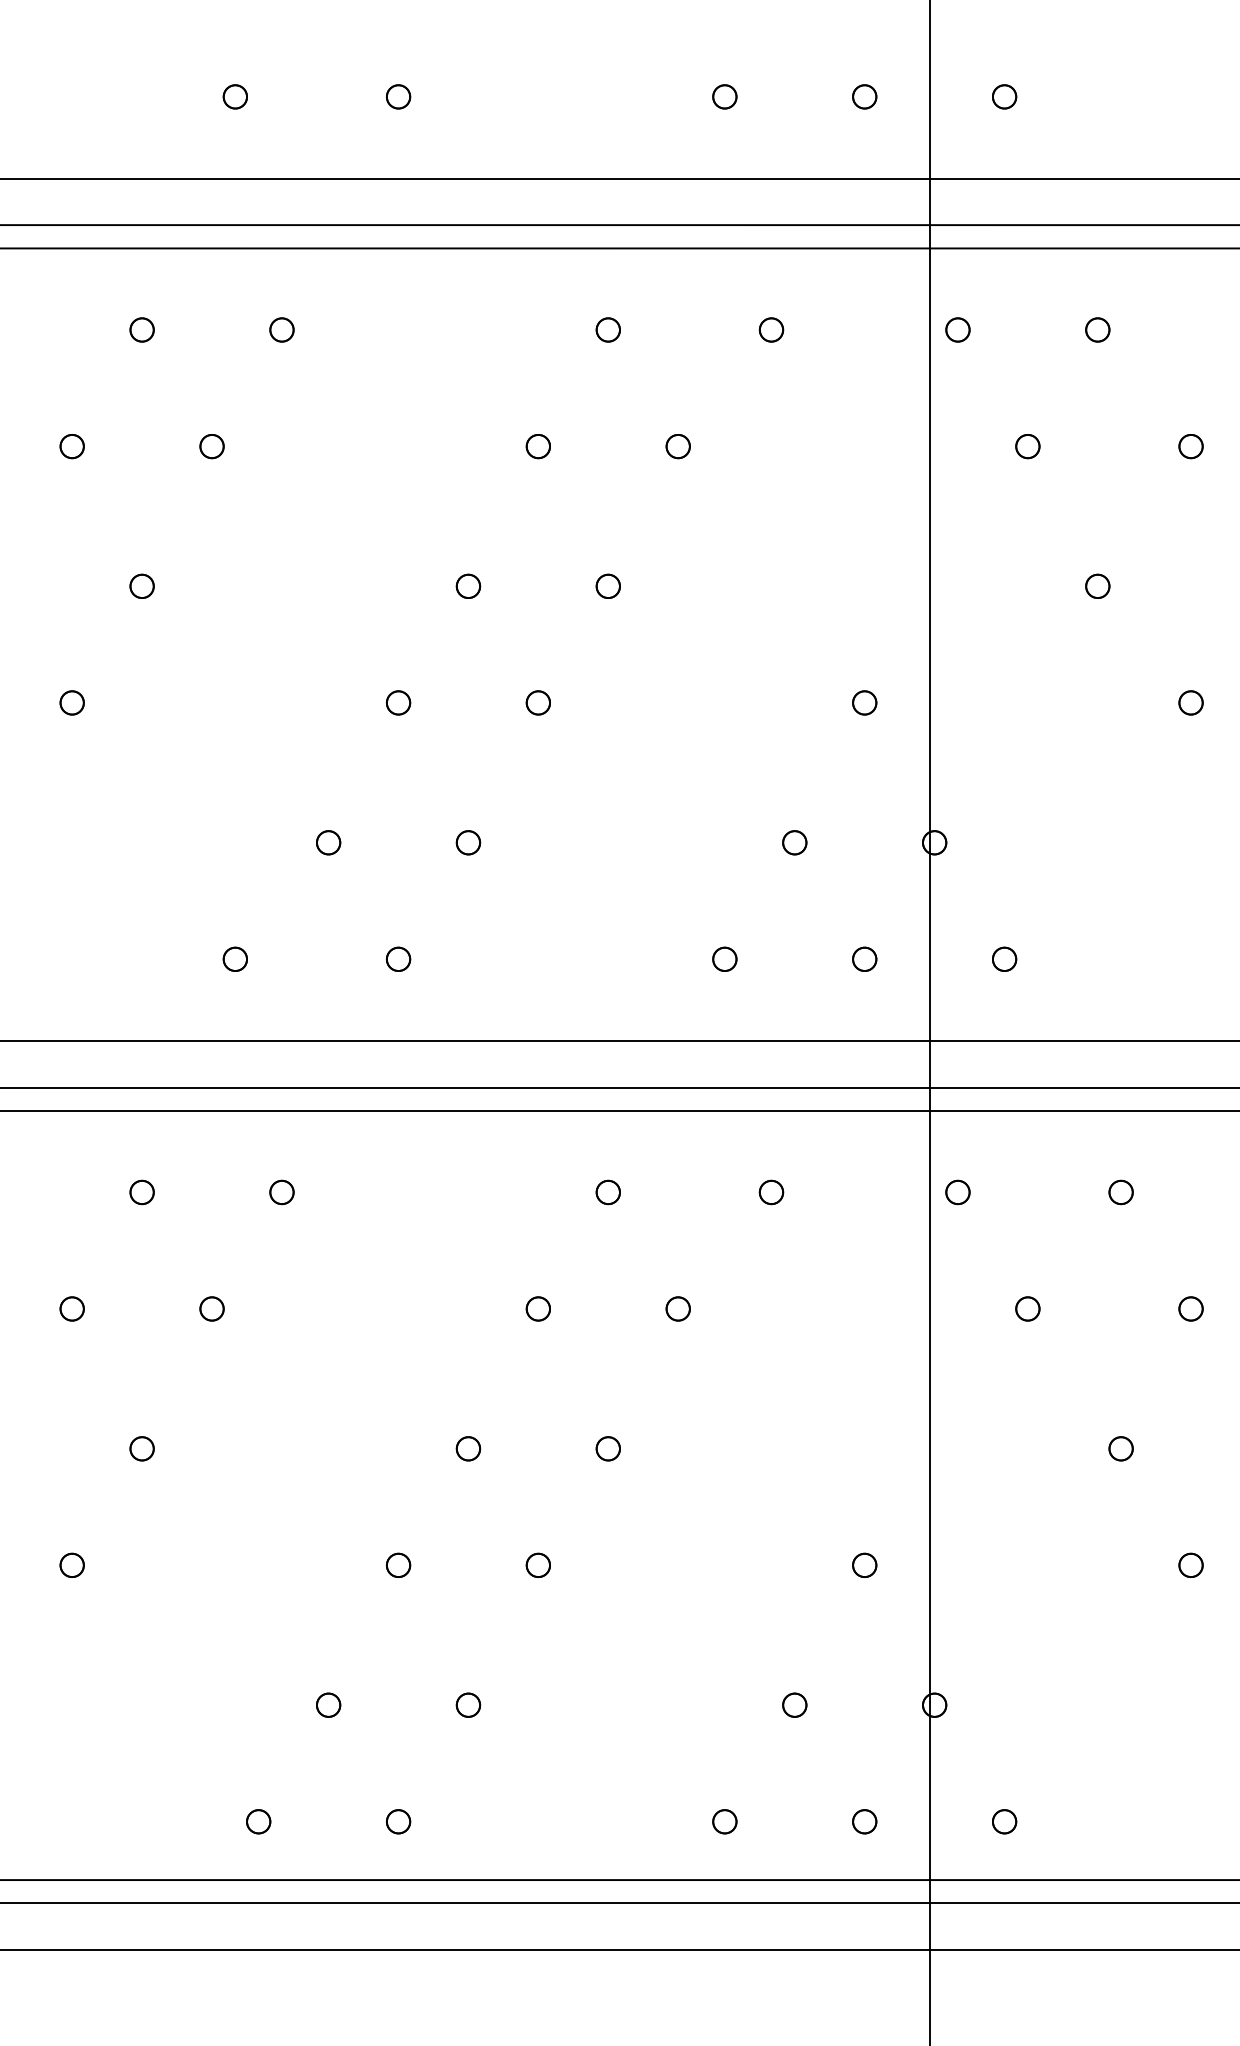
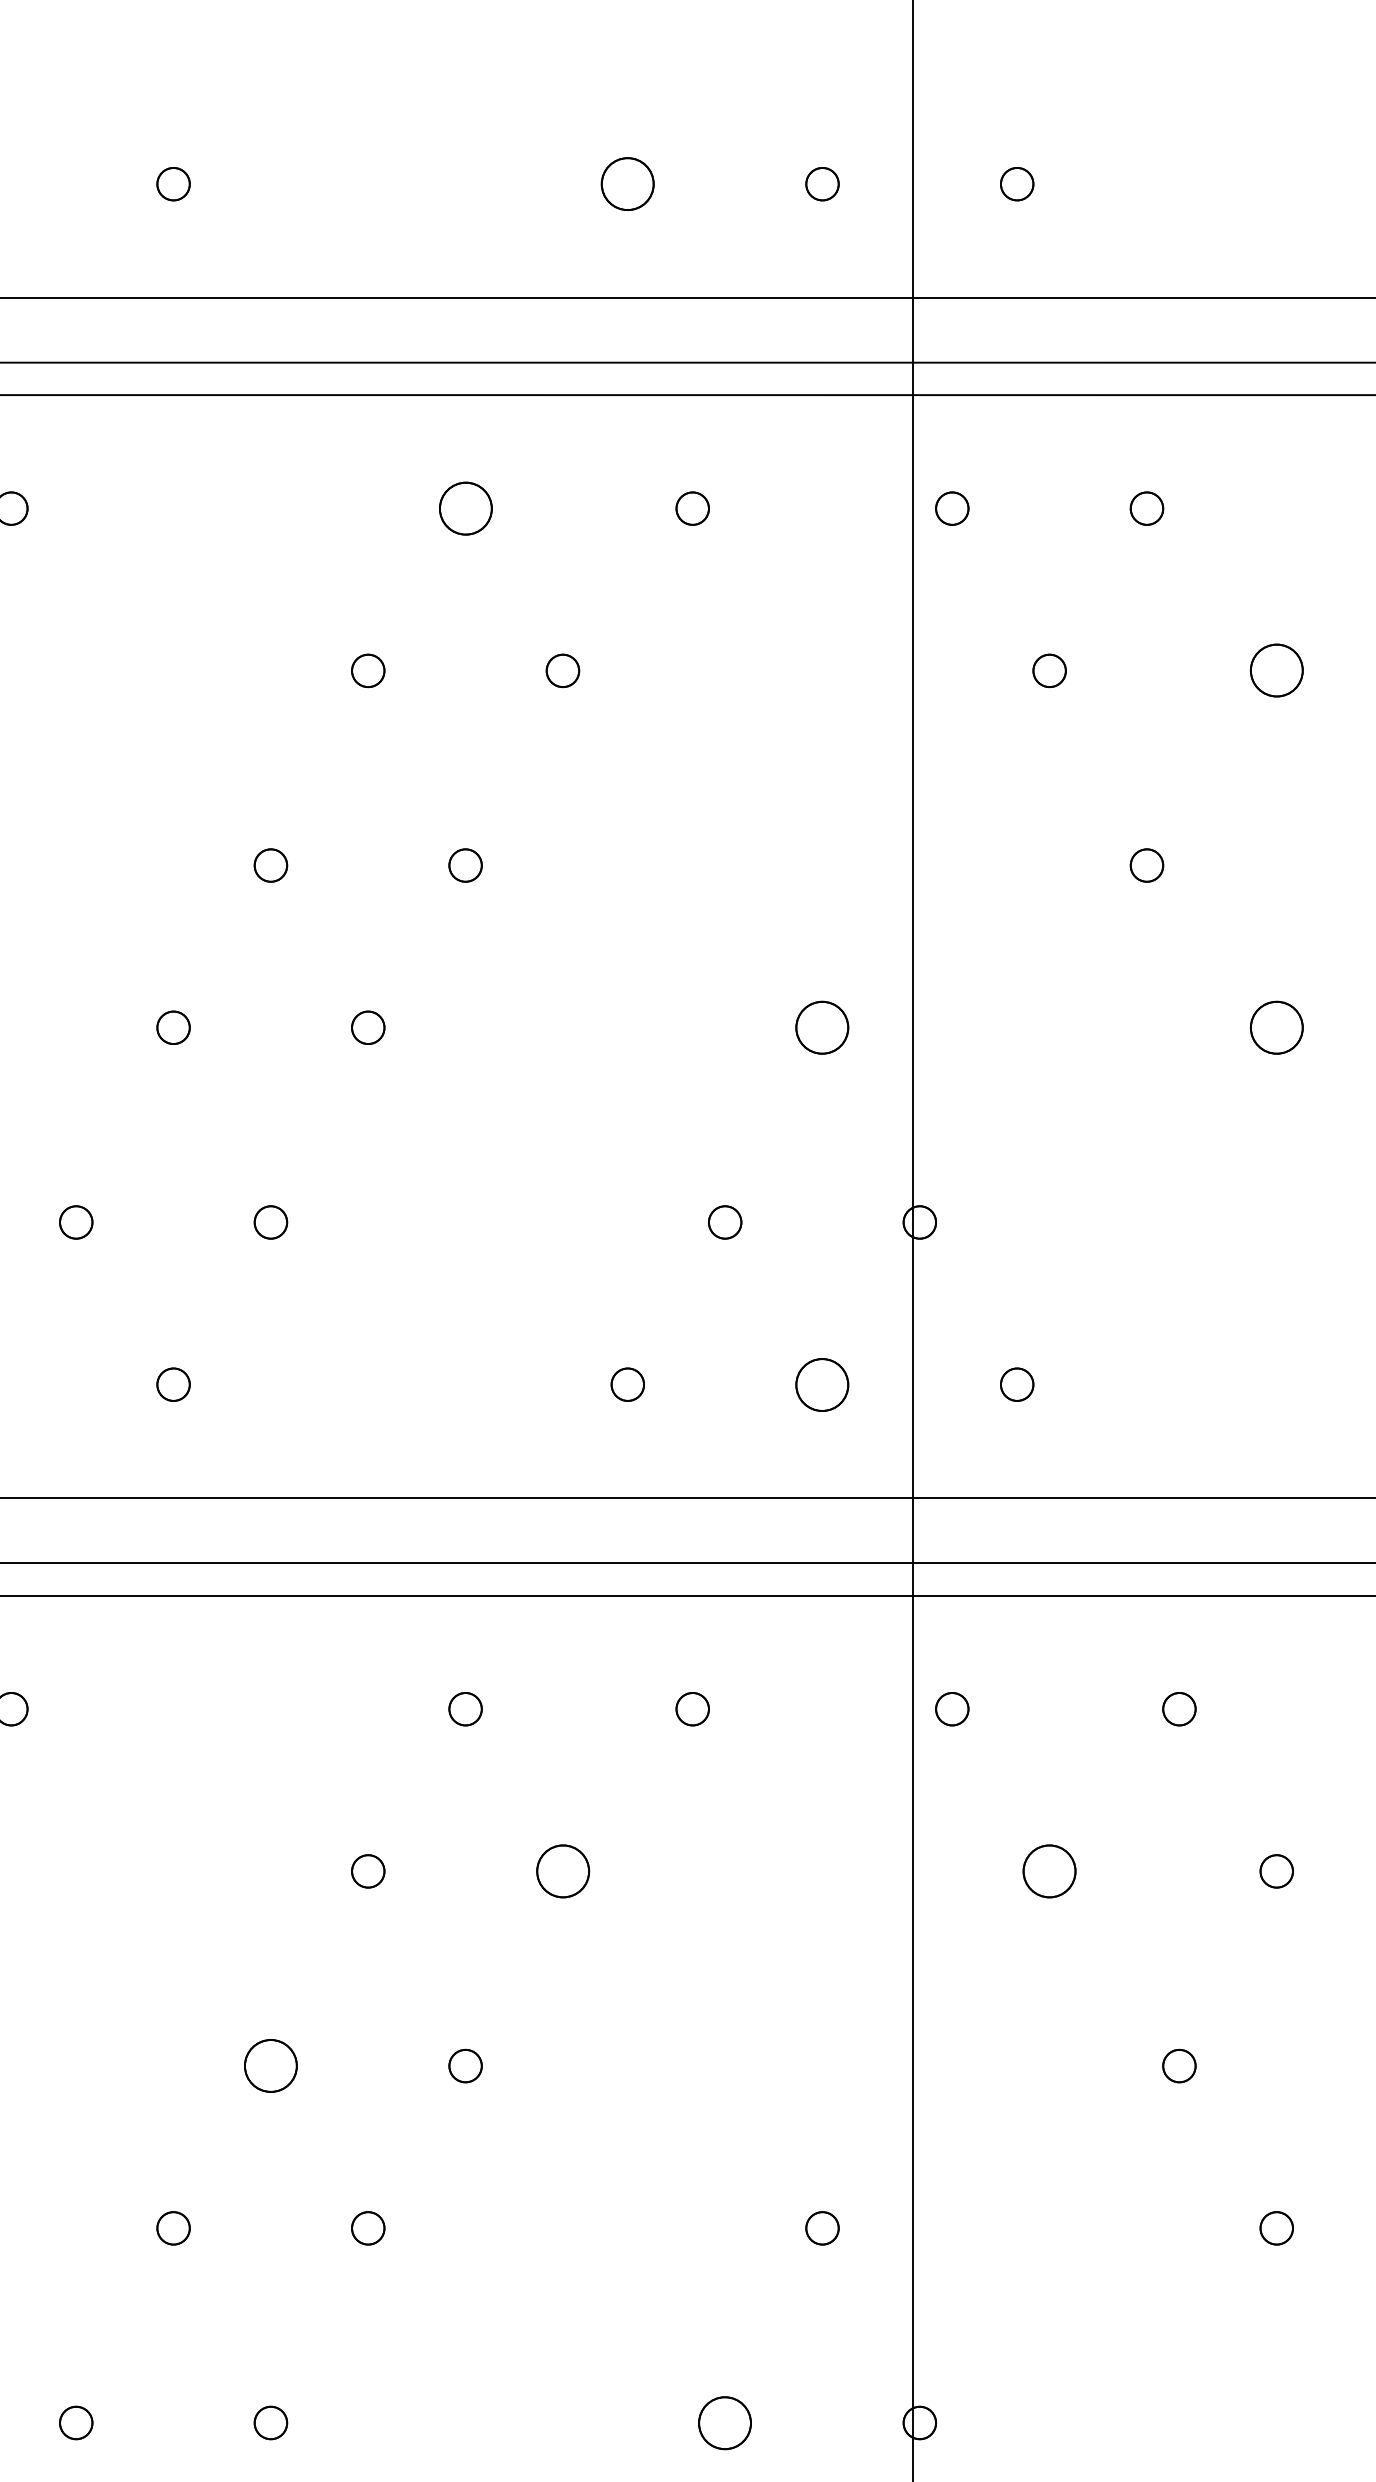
part: (724, 96) -> (627, 183), size x1.6
part: (607, 329) -> (464, 507), size x1.6
part: (1190, 446) -> (1275, 670), size x1.6
part: (864, 702) -> (822, 1027), size x1.6
part: (1190, 702) -> (1275, 1027), size x1.6
part: (864, 958) -> (822, 1383), size x1.6
part: (677, 1308) -> (561, 1870), size x1.6
part: (1027, 1308) -> (1049, 1870), size x1.6
part: (468, 1448) -> (270, 2065), size x1.6
part: (794, 1704) -> (724, 2421), size x1.6

